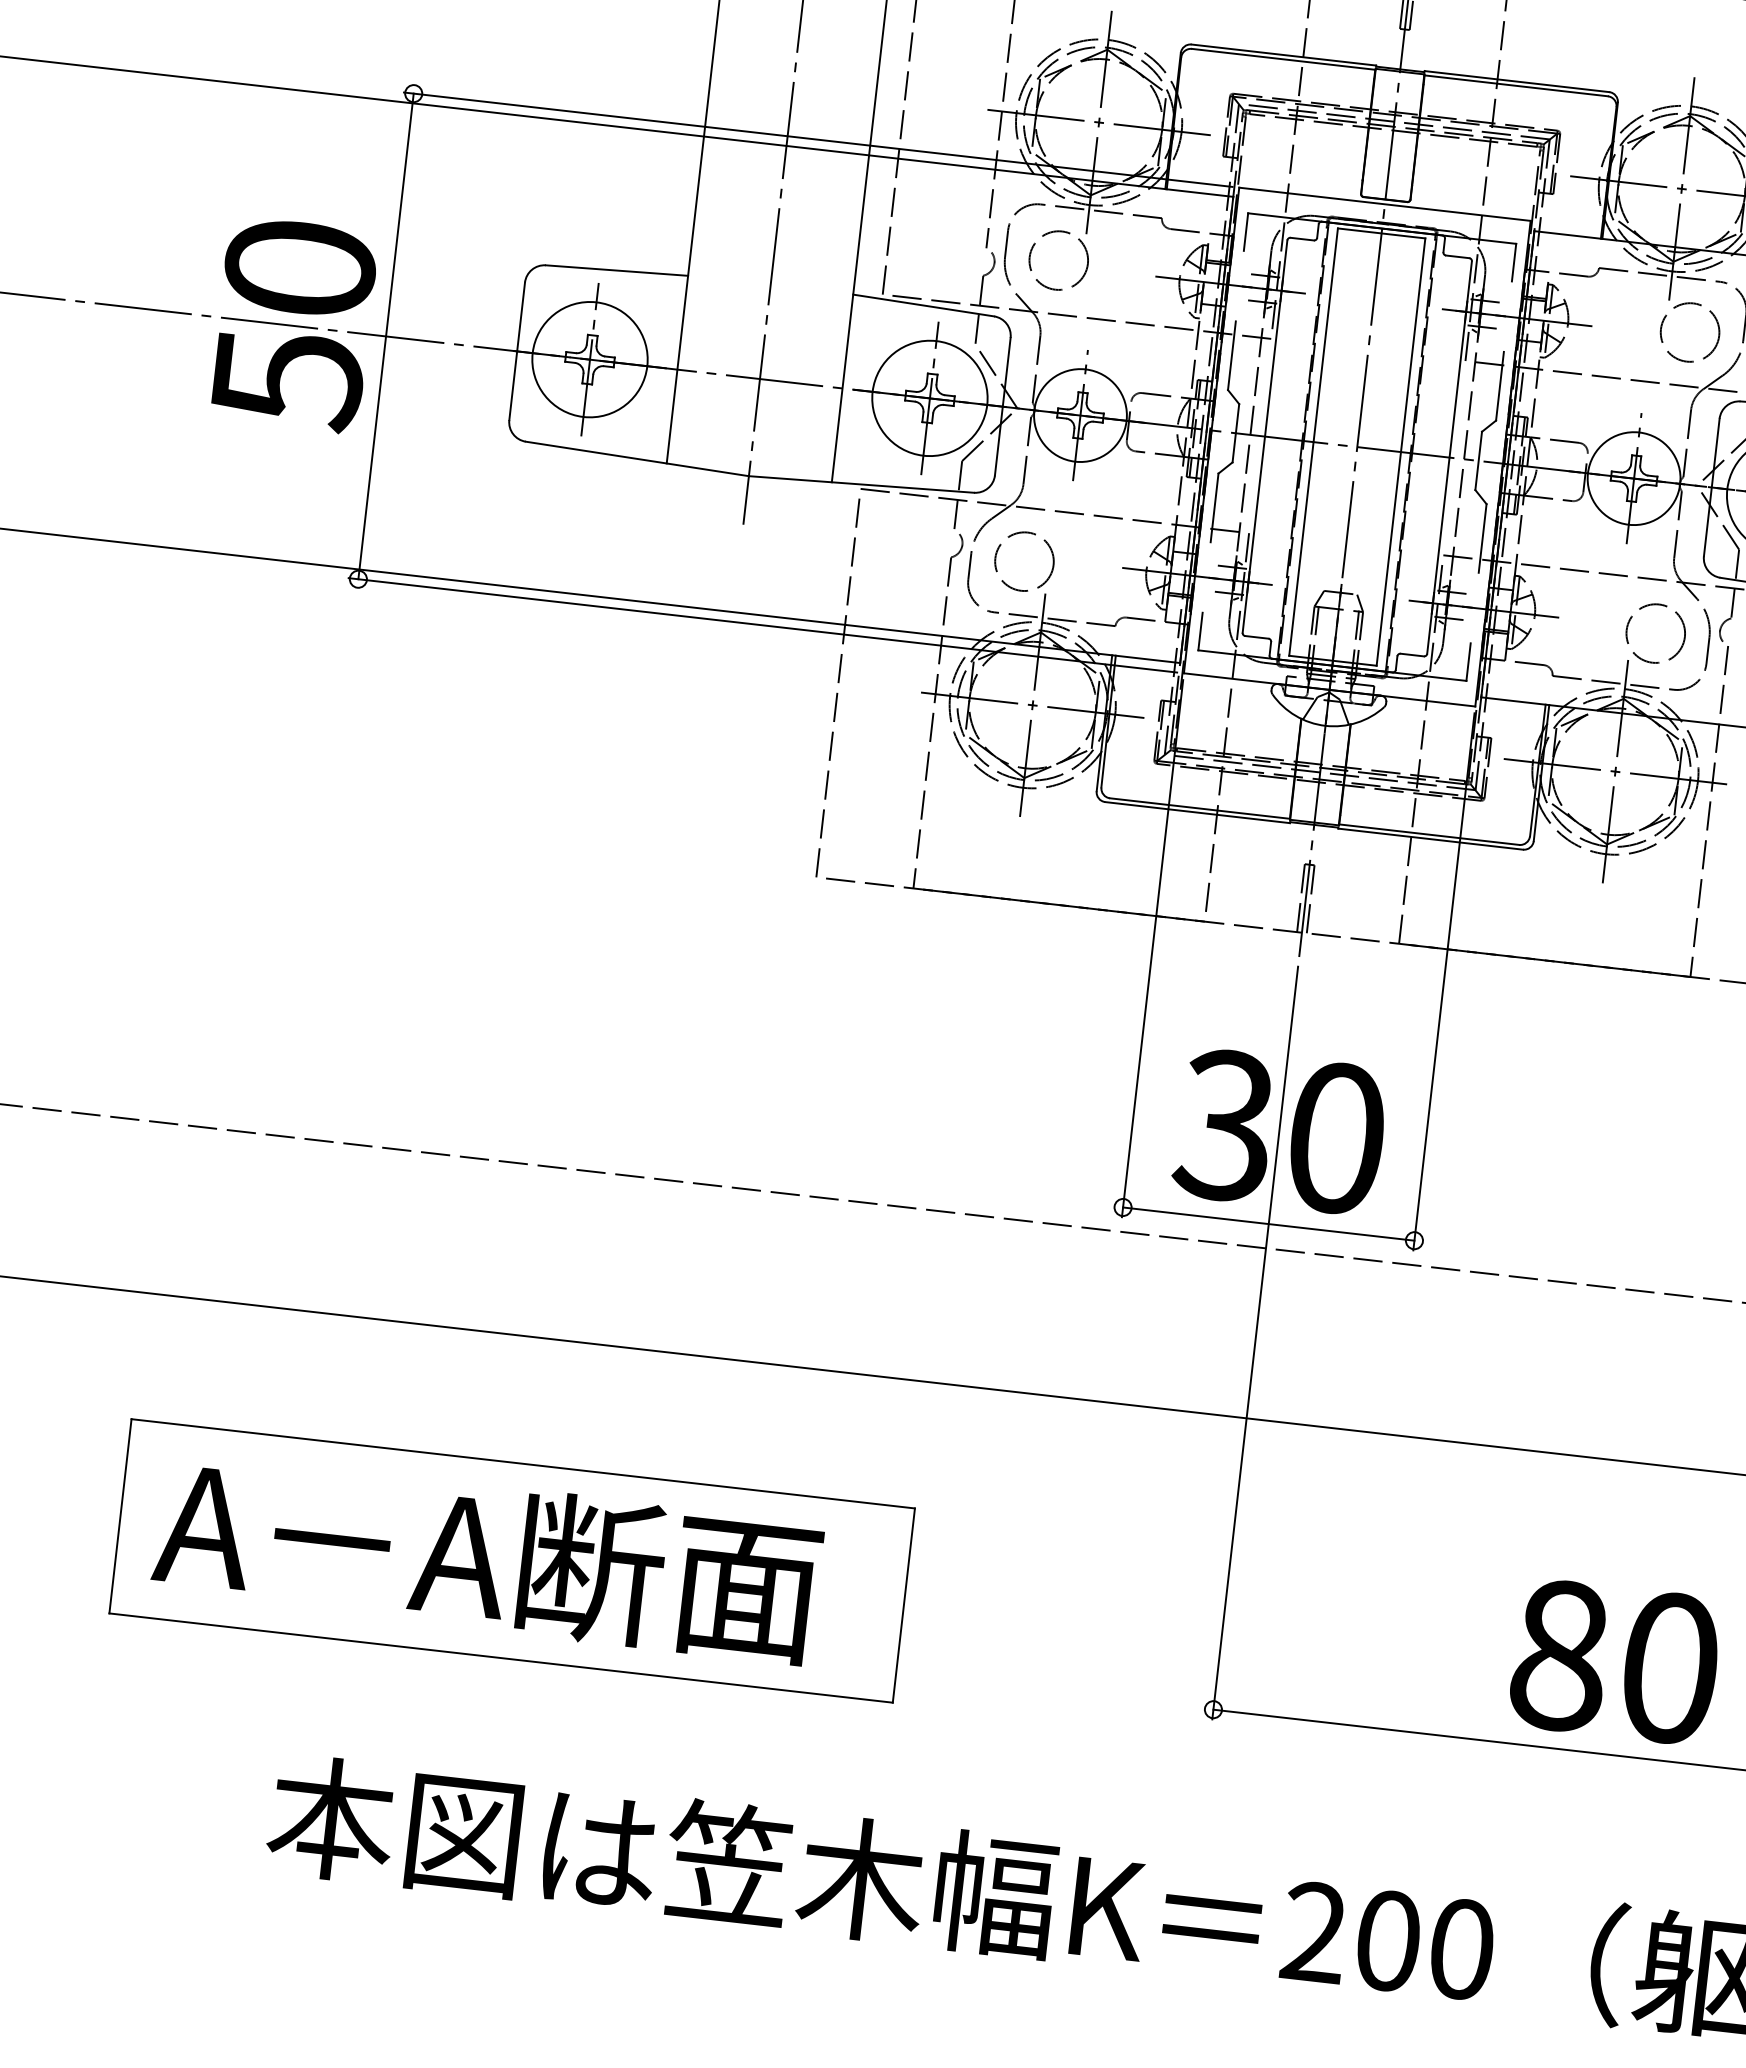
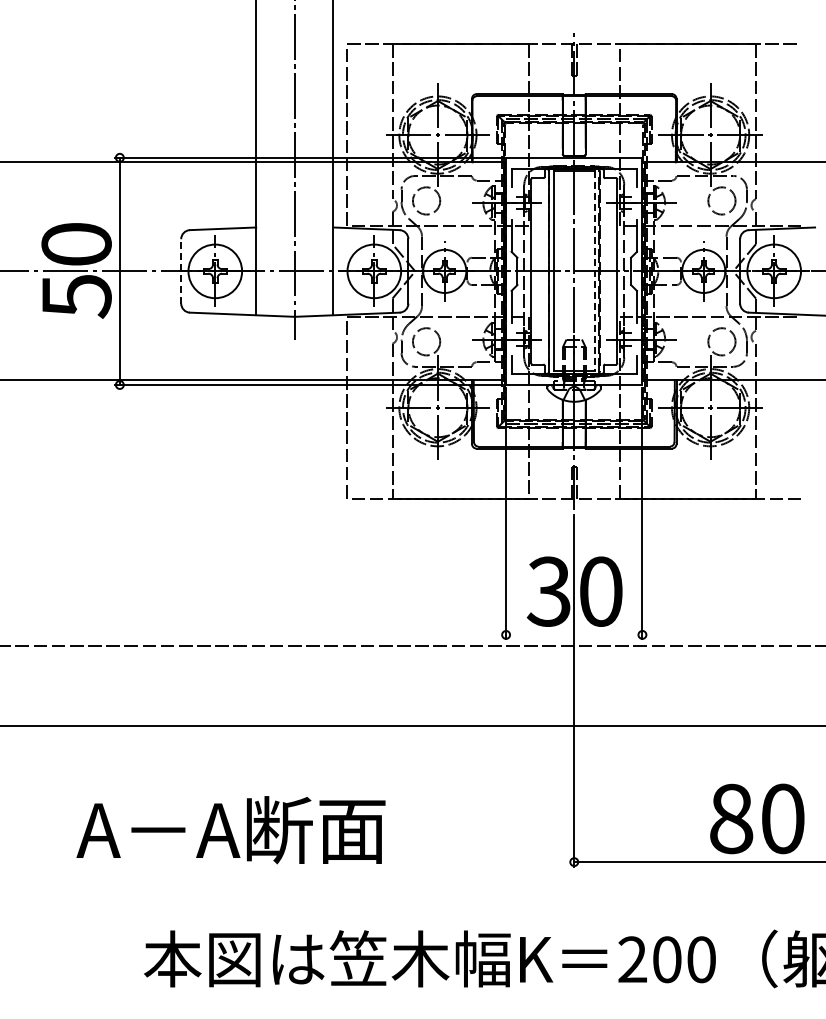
line: (518, 349) -> (181, 270), solid -> dashed
line: (1400, 452) -> (594, 271), solid -> dashed
line: (1269, 1223) -> (574, 634), removed
part: (512, 1561) -> (242, 830), removed

